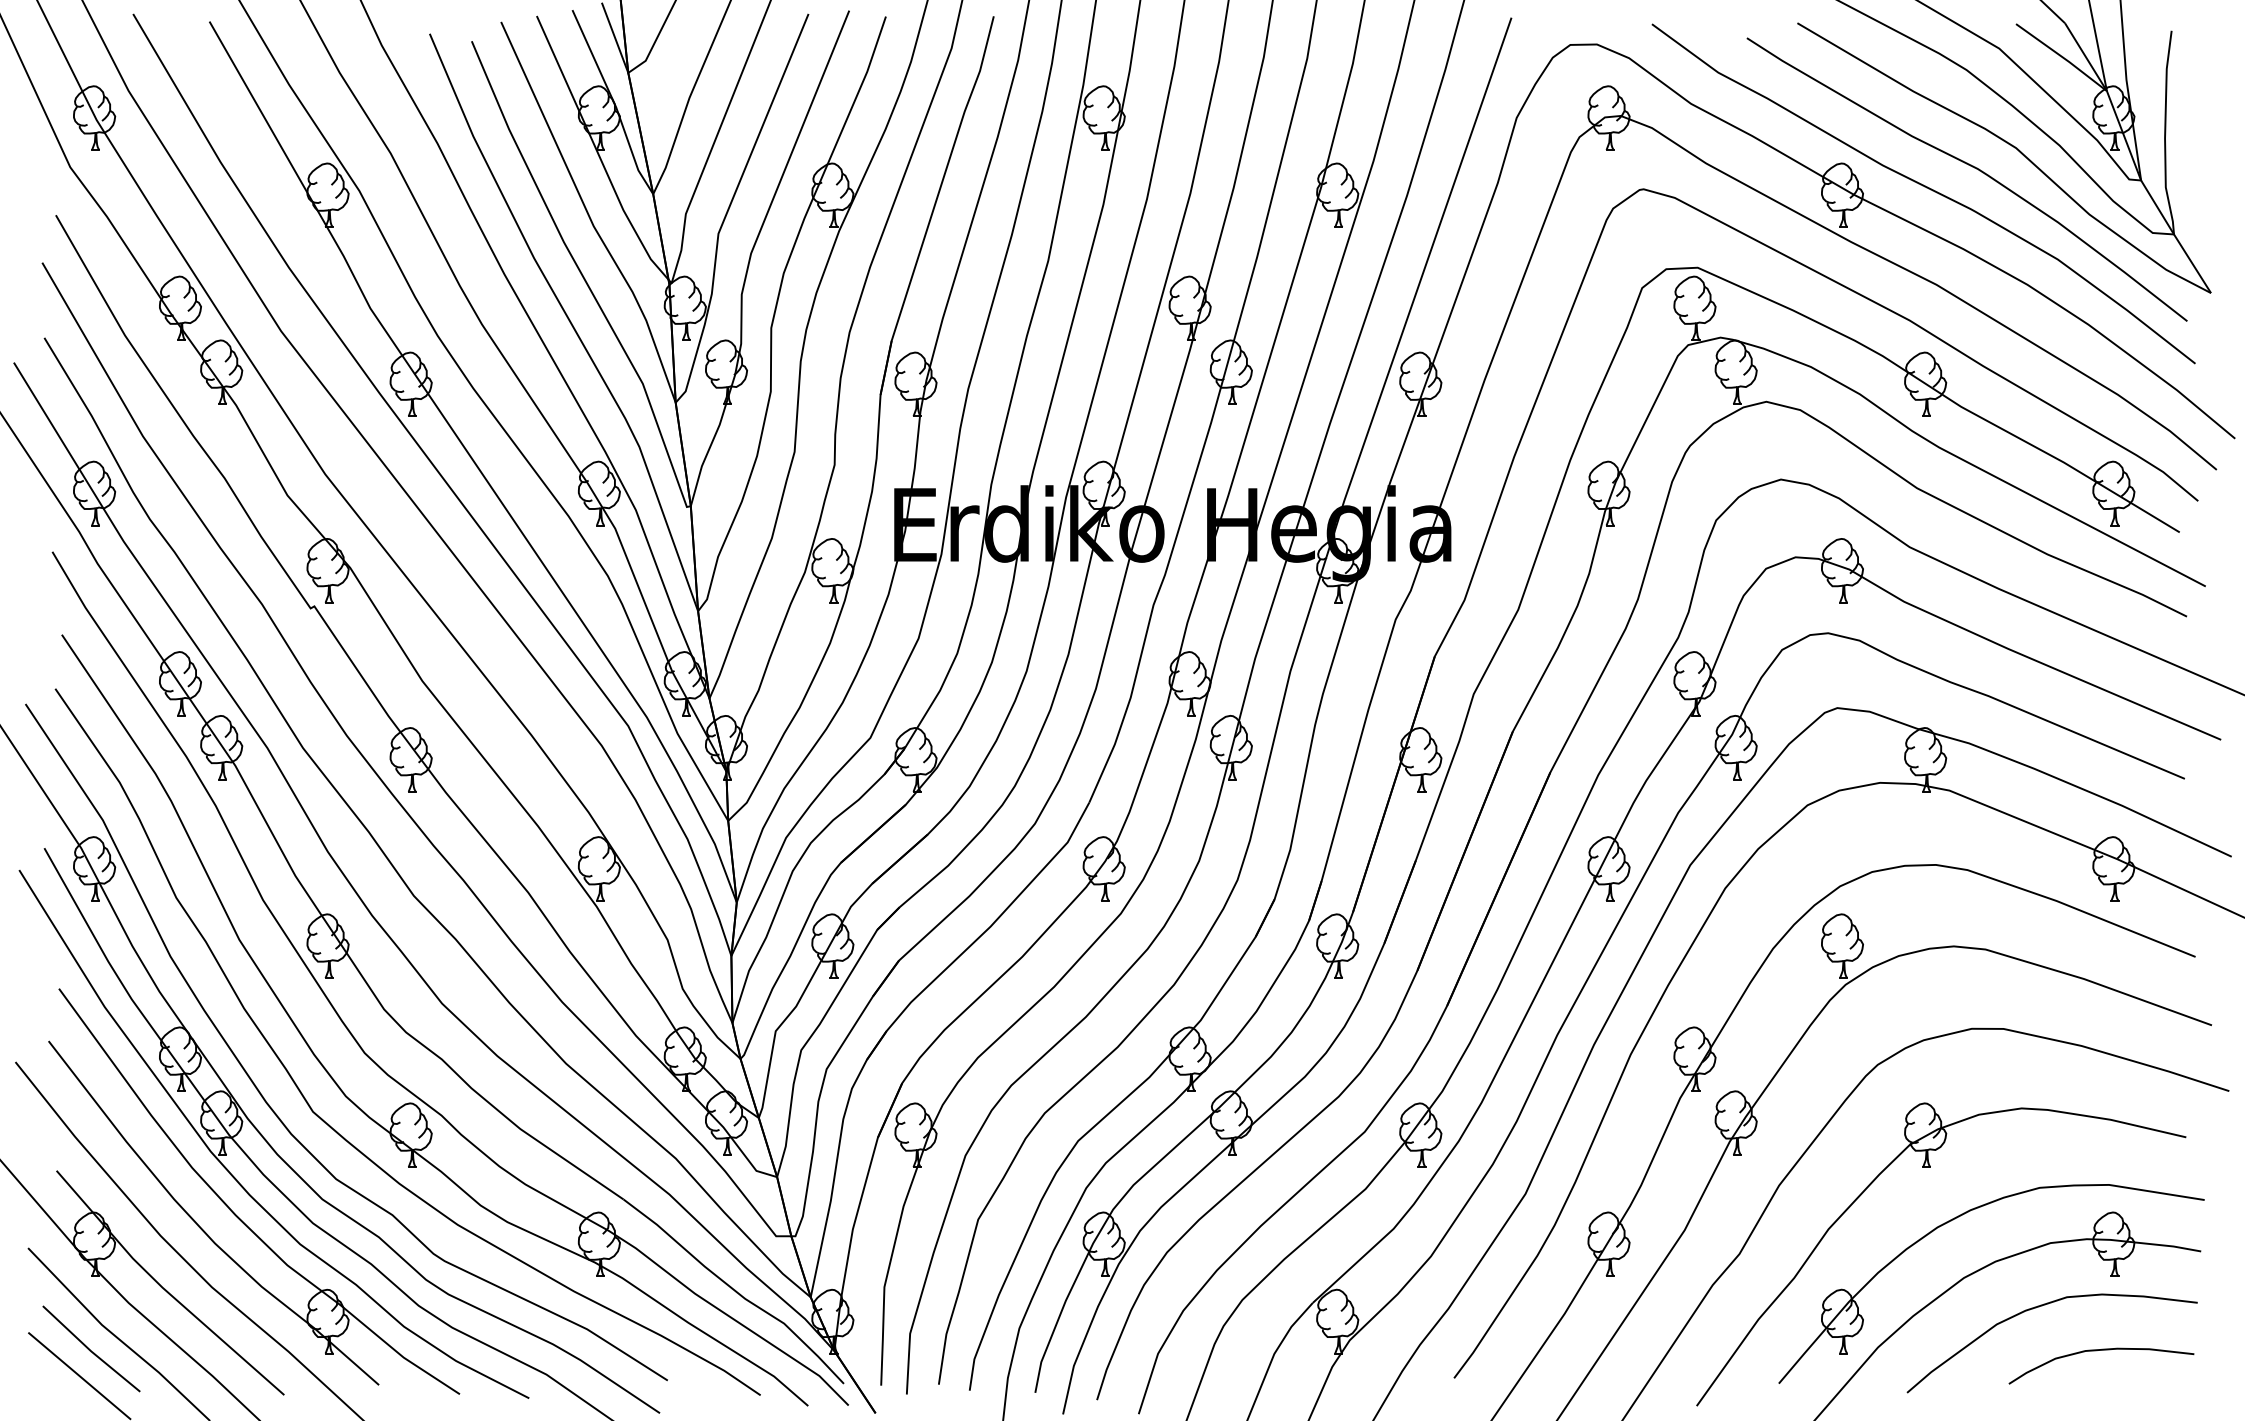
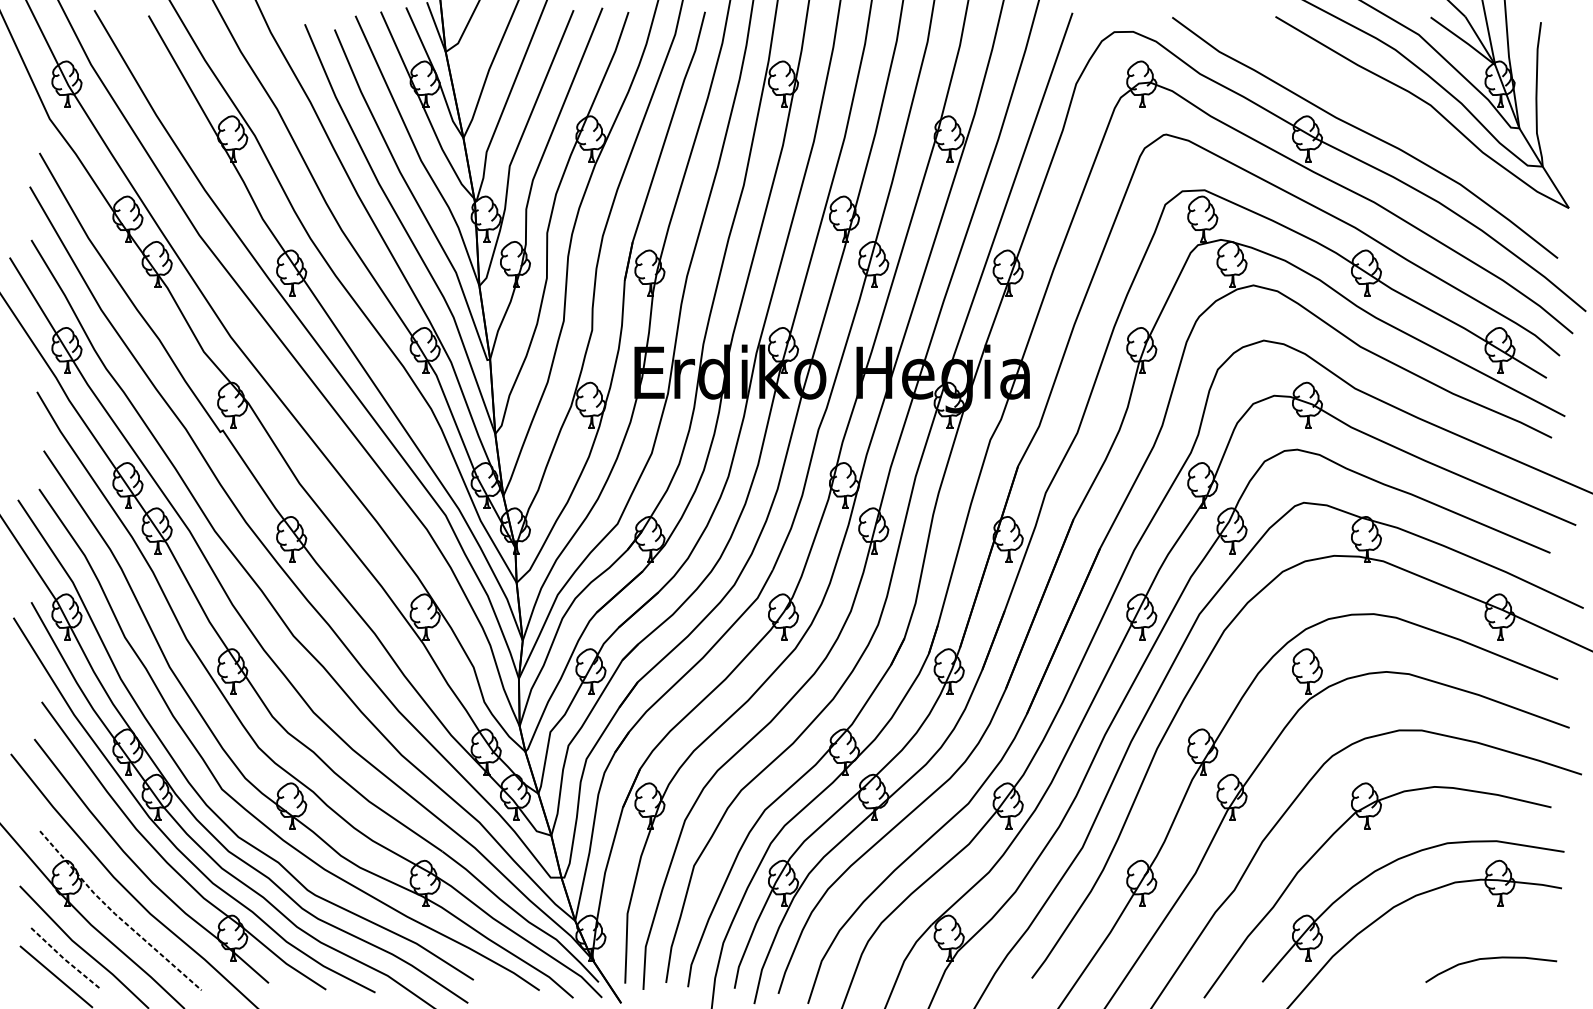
curve: (1972, 167) -> (1399, 119), removed
line: (163, 1288) -> (115, 914), solid -> dashed
curve: (2039, 1307) -> (1447, 928), removed
line: (90, 1350) -> (64, 958), solid -> dashed

